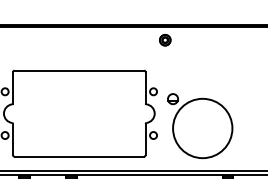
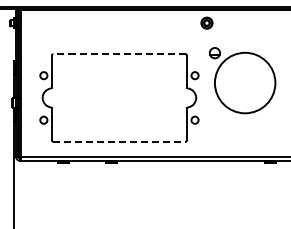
line: (78, 71) -> (118, 54), solid -> dashed
part: (200, 125) -> (242, 80), moved
line: (79, 156) -> (119, 141), solid -> dashed

